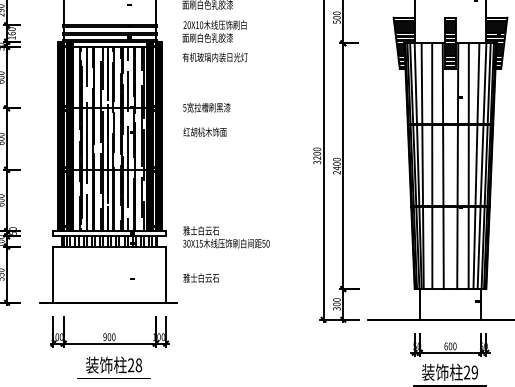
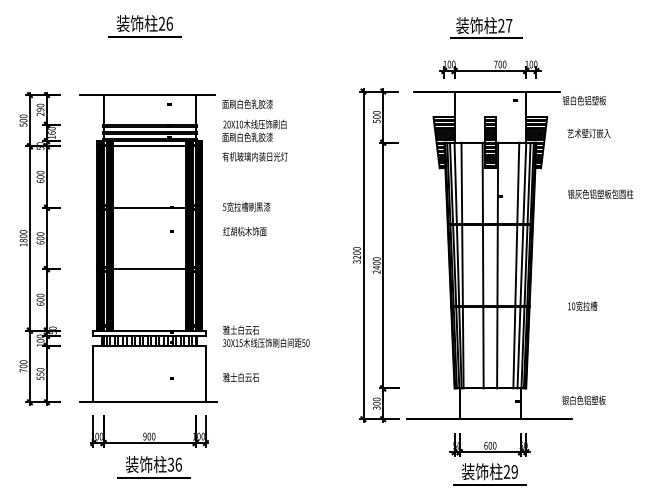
hatch: (108, 139) -> (148, 238), removed
line: (432, 166) -> (472, 265), removed
line: (468, 166) -> (508, 265), removed
text: (134, 365) -> (174, 464), 28 -> 36

